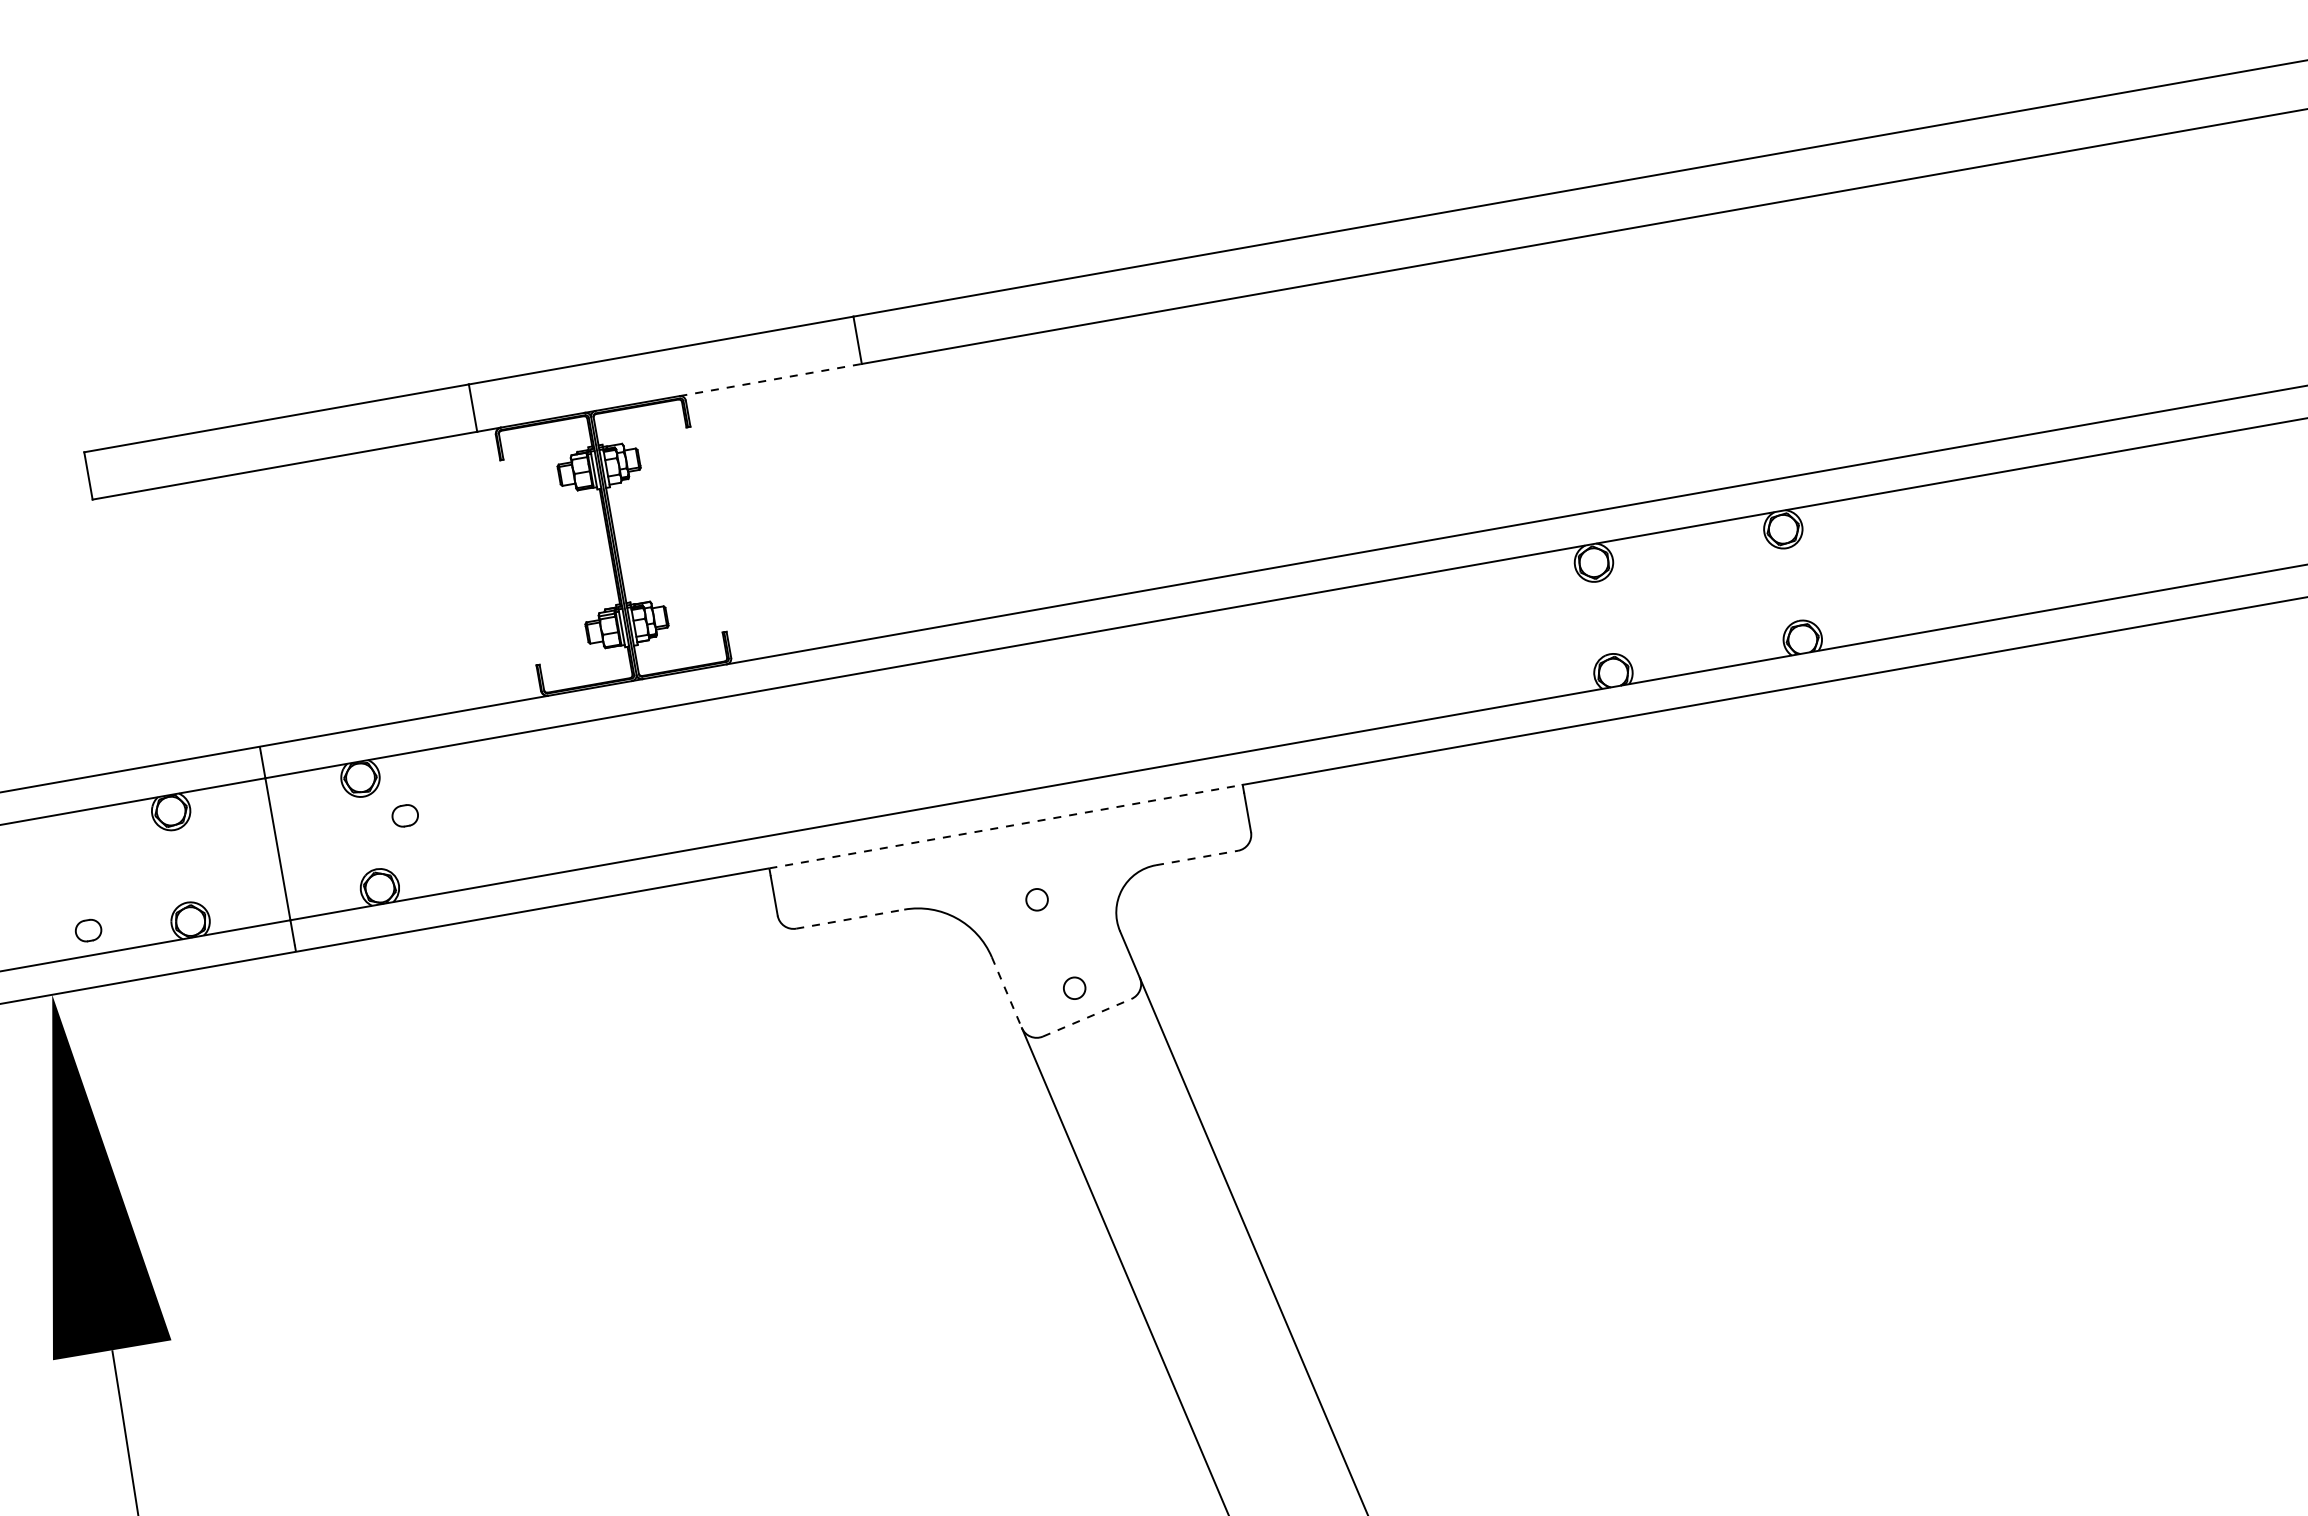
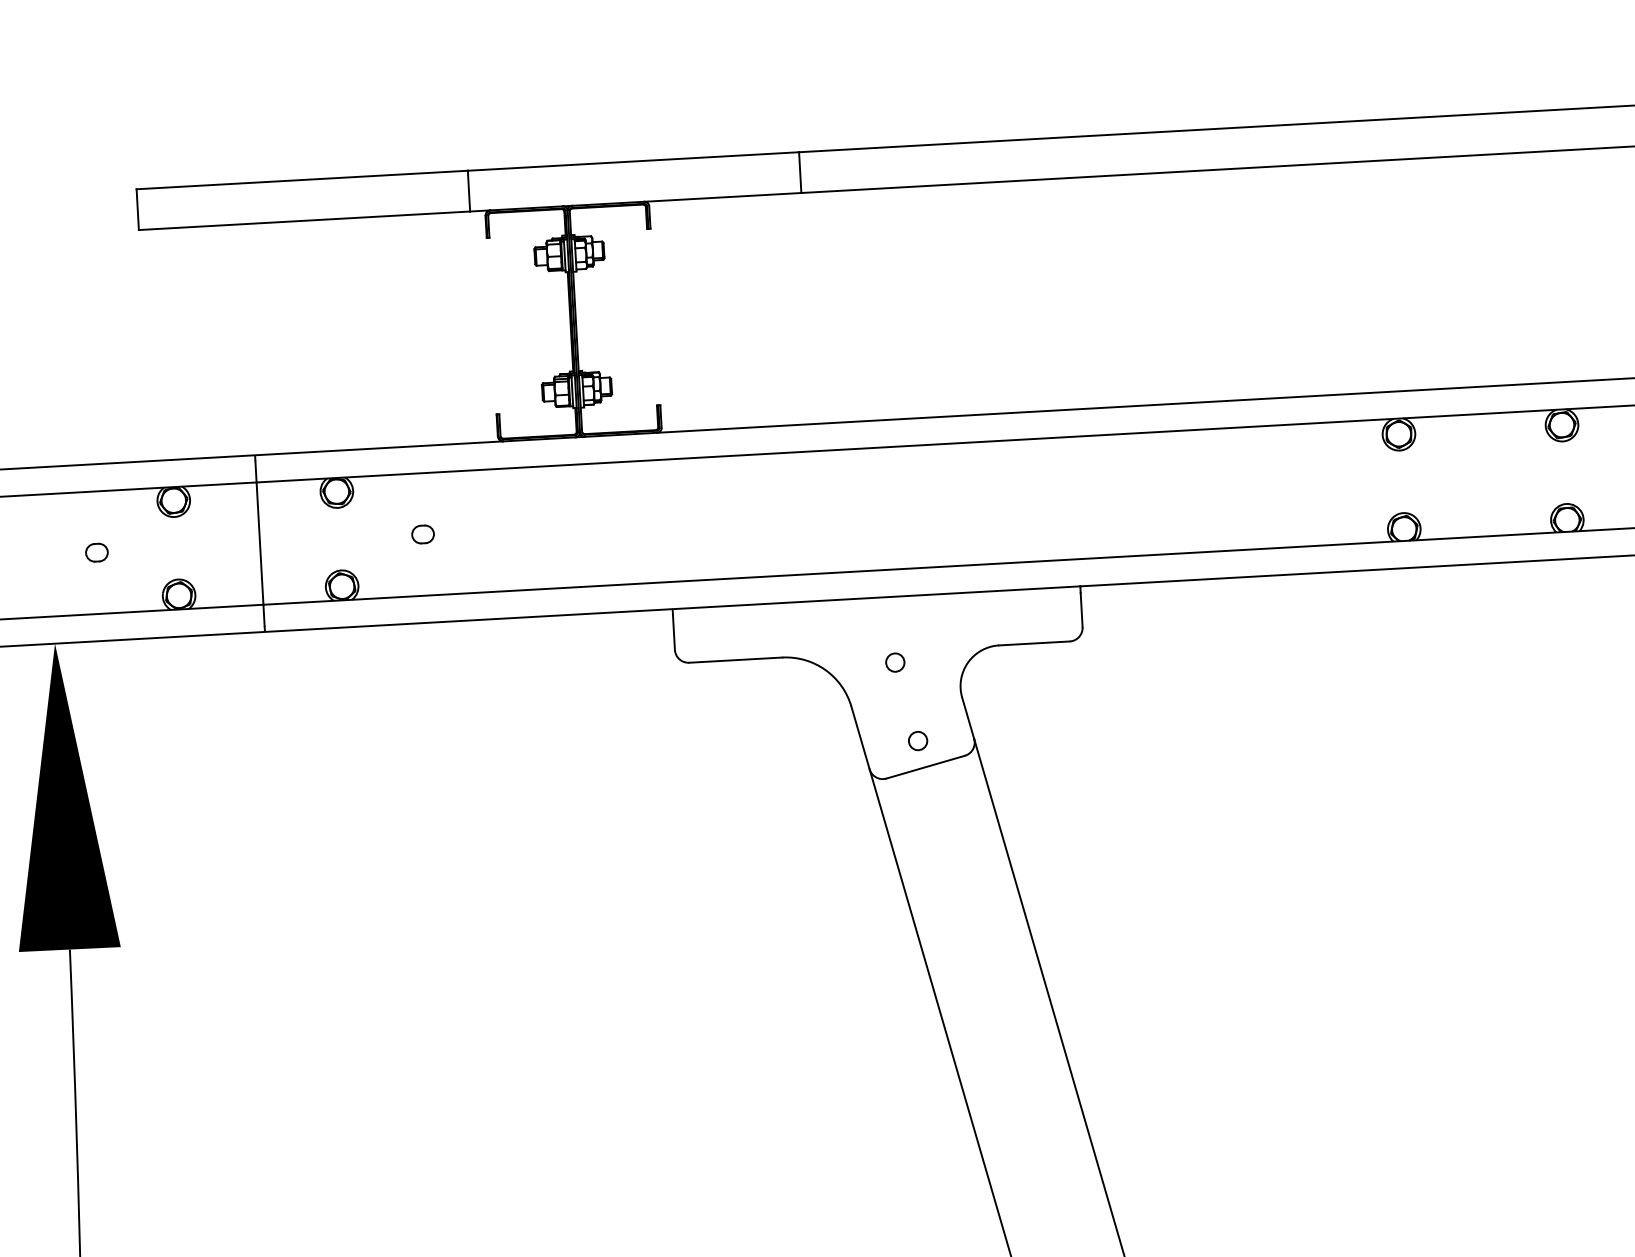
line: (770, 380) -> (722, 197), dashed -> solid
part: (404, 815) -> (422, 534), moved
line: (1006, 826) -> (876, 597), dashed -> solid
line: (1197, 858) -> (1034, 643), dashed -> solid
line: (850, 919) -> (735, 660), dashed -> solid
part: (88, 930) -> (96, 552), moved
line: (1007, 993) -> (860, 738), dashed -> solid
line: (1087, 1017) -> (925, 766), dashed -> solid

